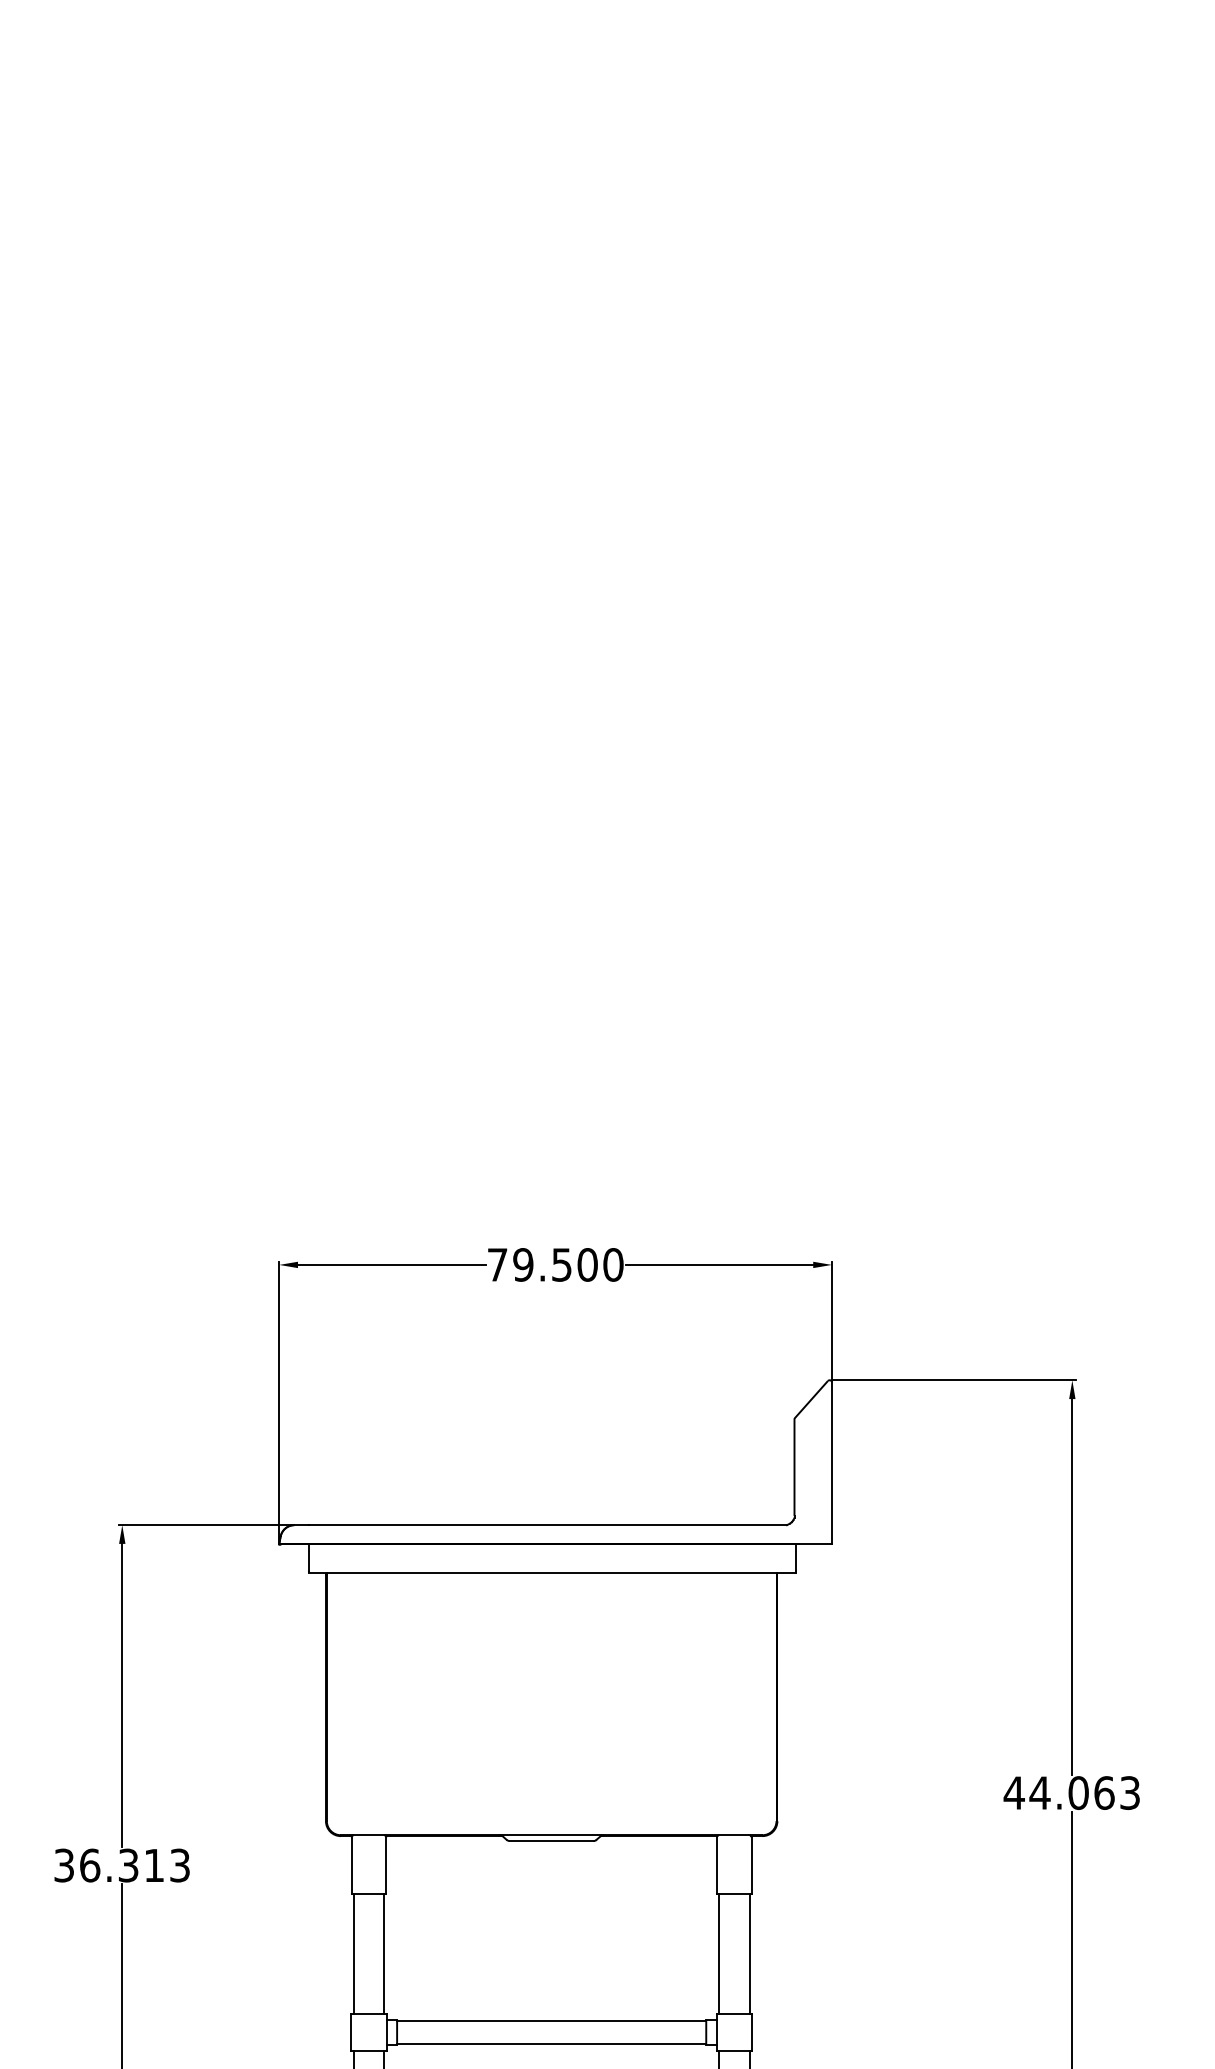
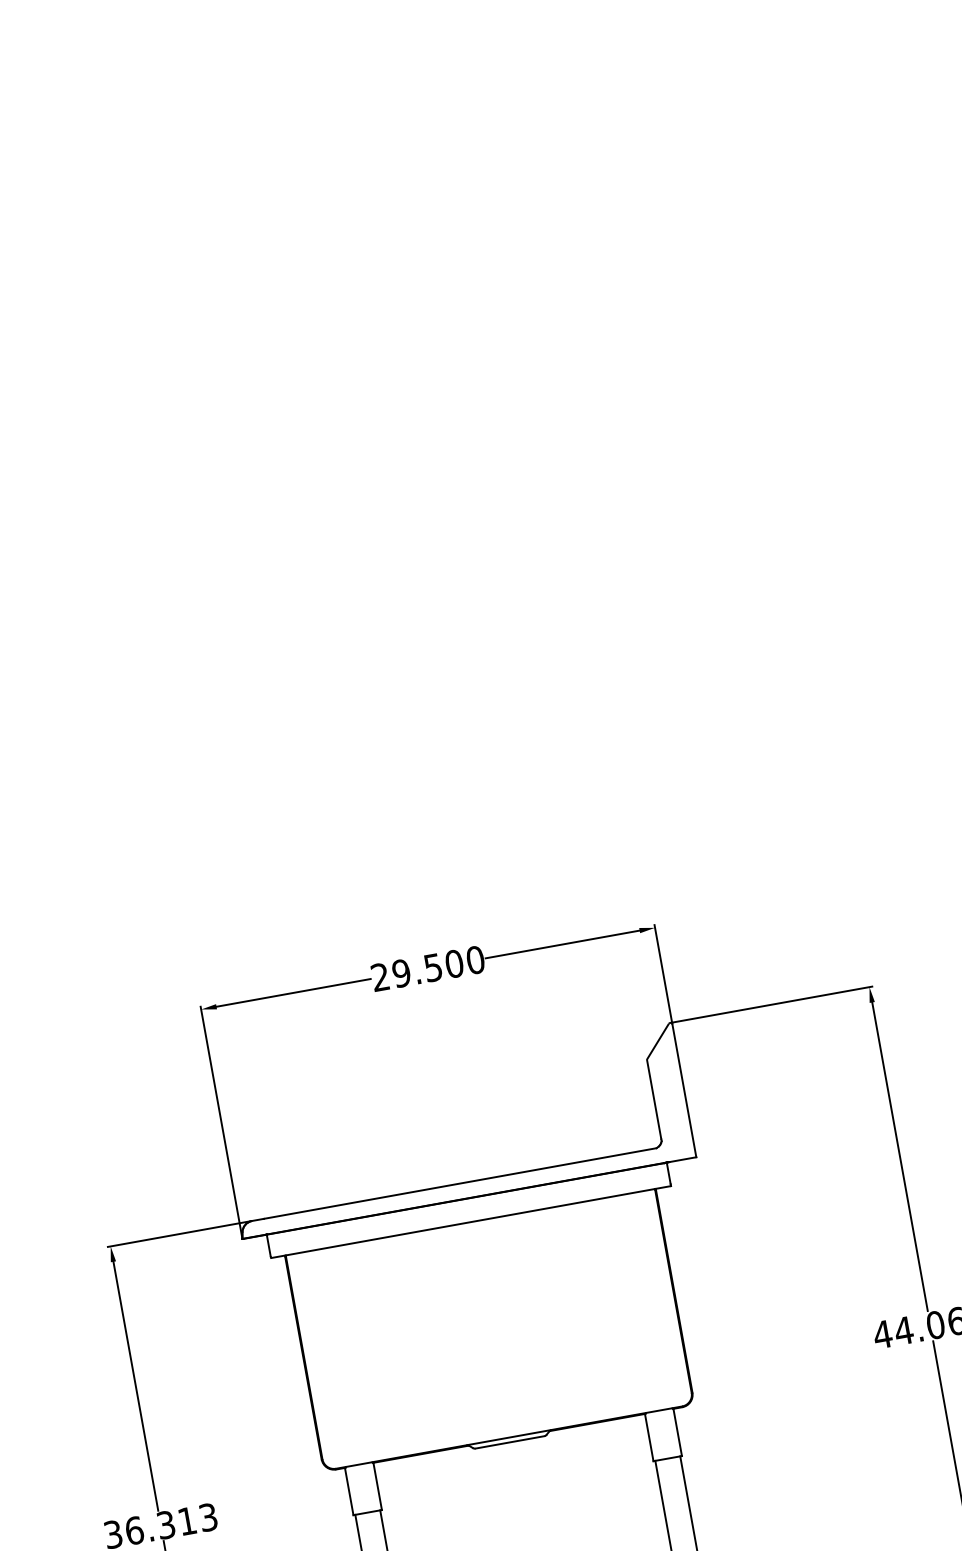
text: (497, 1264) -> (380, 976), 79.500 -> 29.500

